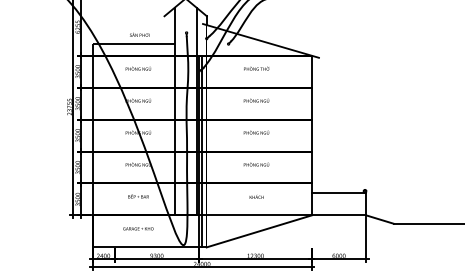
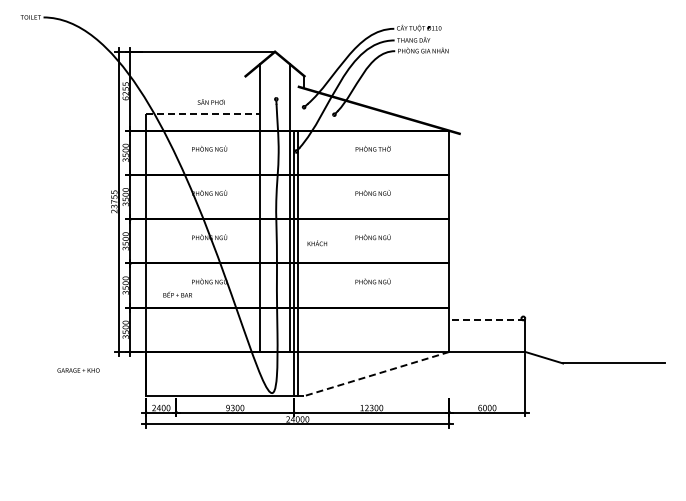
line: (134, 43) -> (203, 114), solid -> dashed
line: (339, 192) -> (487, 320), solid -> dashed
text: (138, 196) -> (177, 294), moved
text: (256, 197) -> (317, 243), moved
text: (138, 228) -> (78, 370), moved
line: (258, 231) -> (376, 374), solid -> dashed

